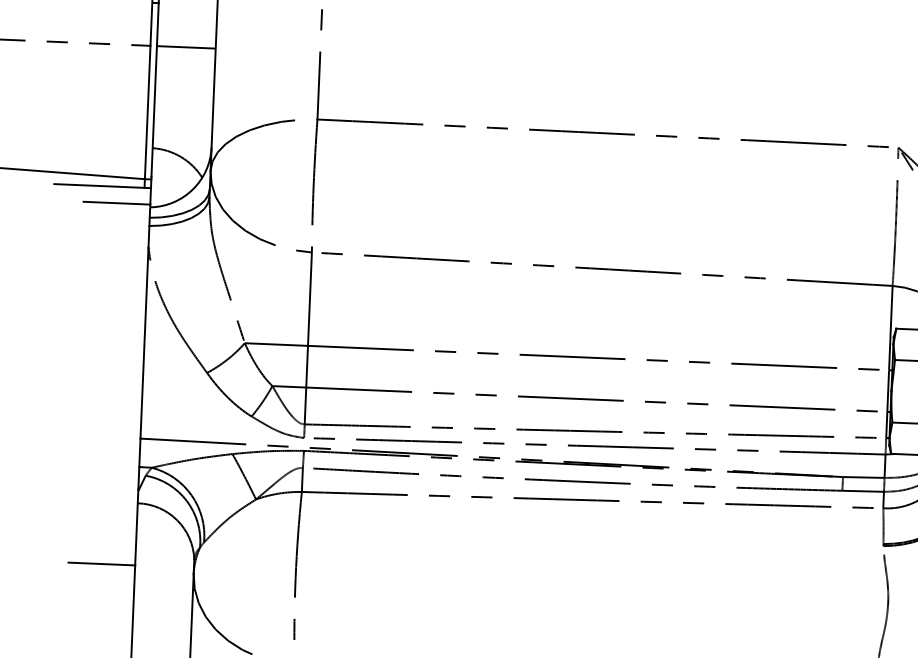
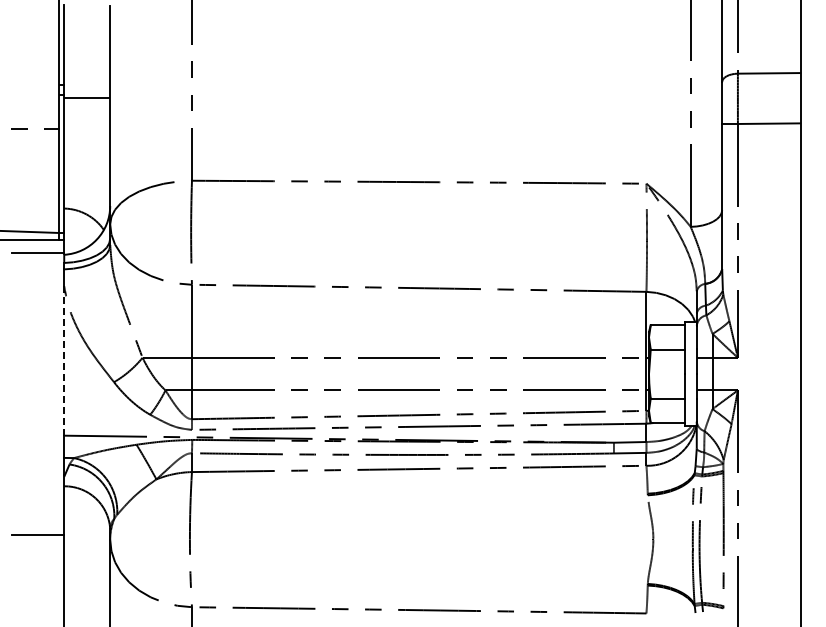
line: (186, 47) -> (87, 97), moved
line: (144, 343) -> (64, 361), solid -> dashed

